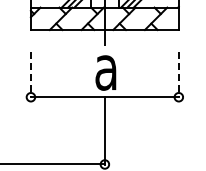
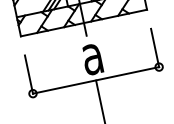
line: (30, 74) -> (28, 74), dashed -> solid
line: (178, 74) -> (154, 47), dashed -> solid

